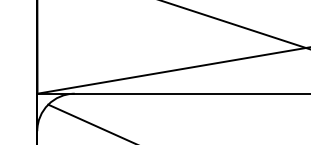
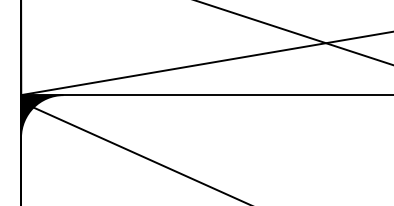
fill: (56, 112) -> (42, 116), added

